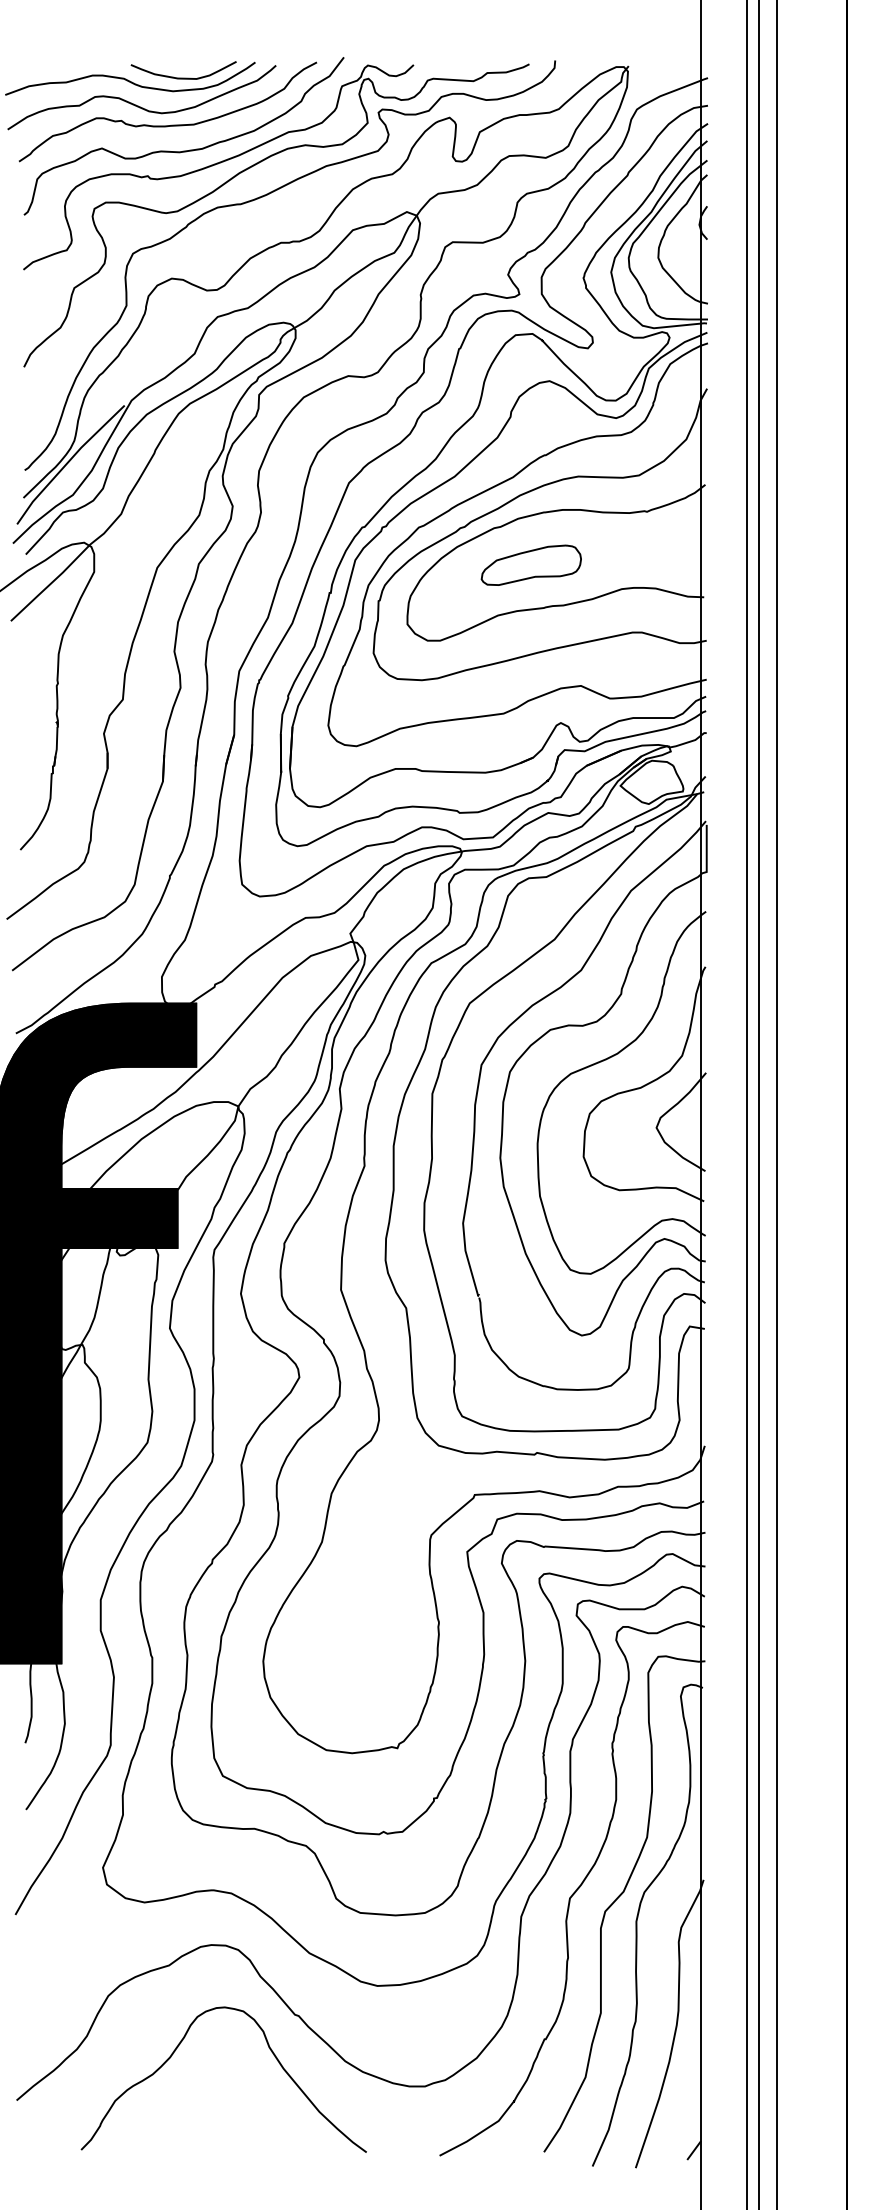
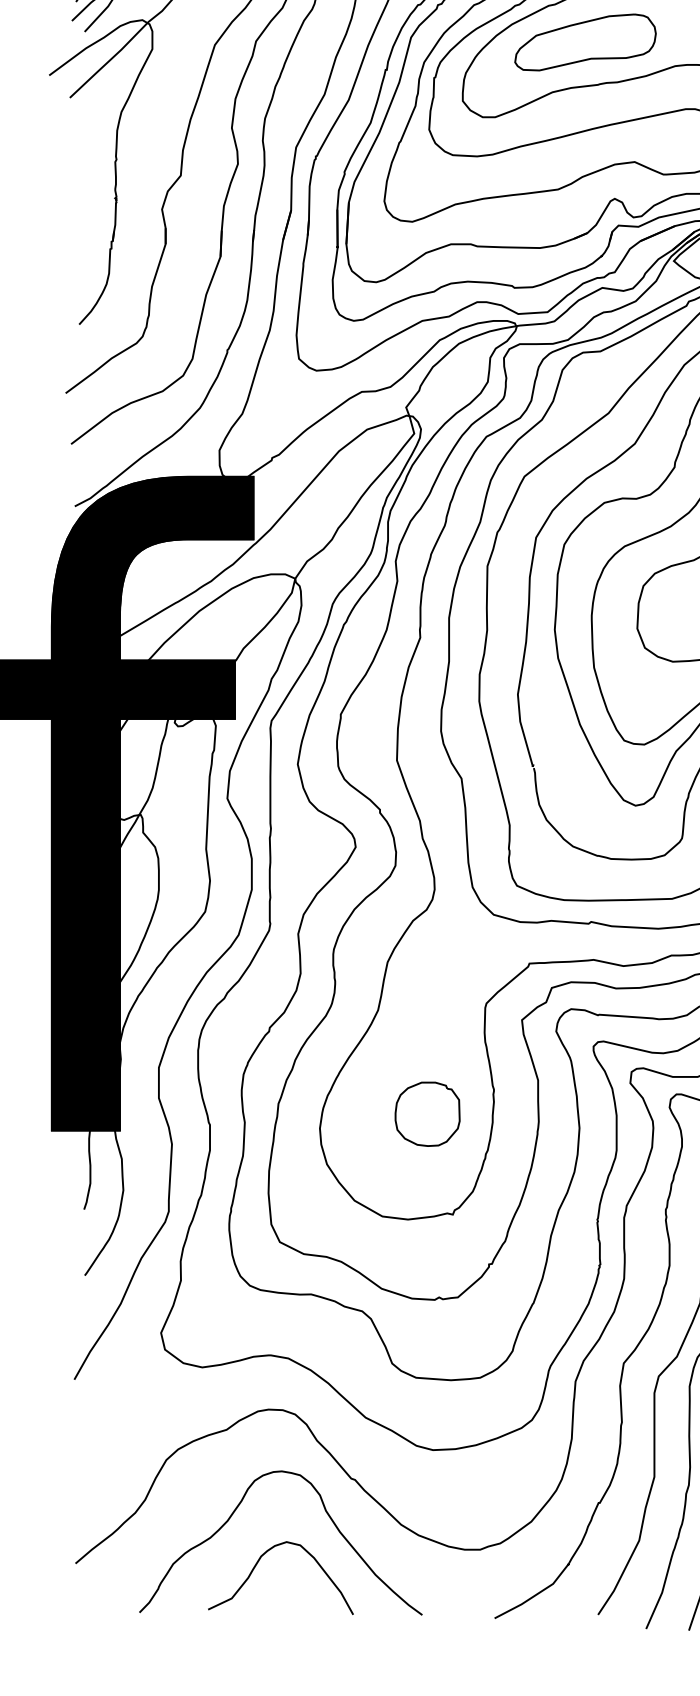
part: (531, 565) -> (585, 42), size x1.43
part: (371, 1646) -> (427, 1113), added
curve: (201, 2099) -> (258, 1562), added

